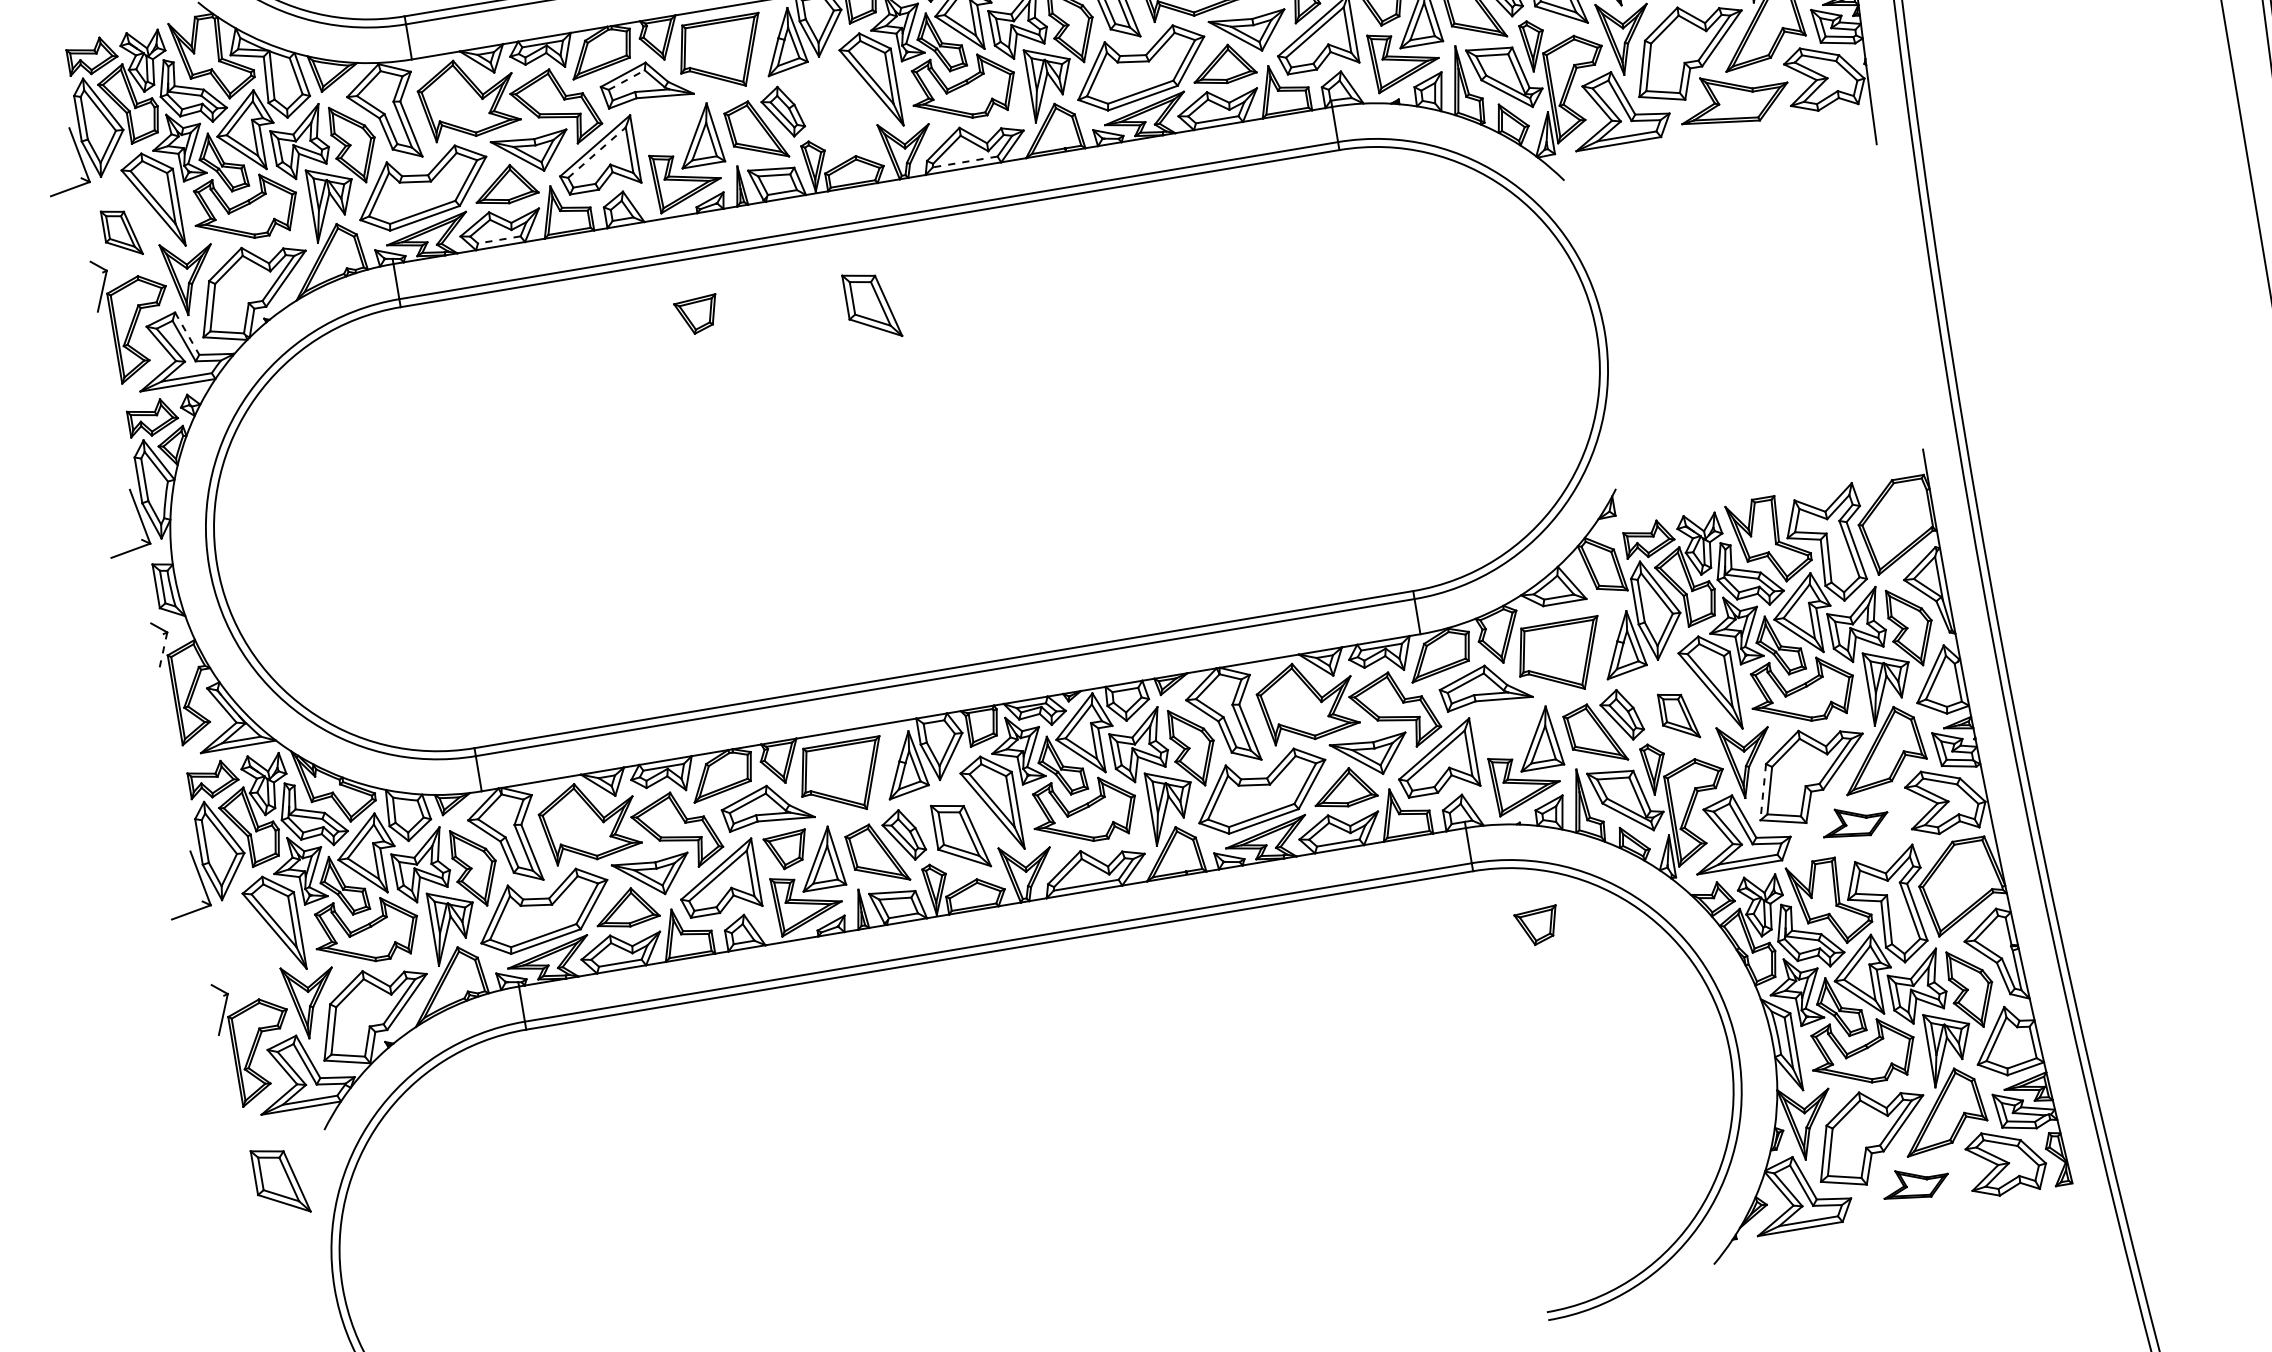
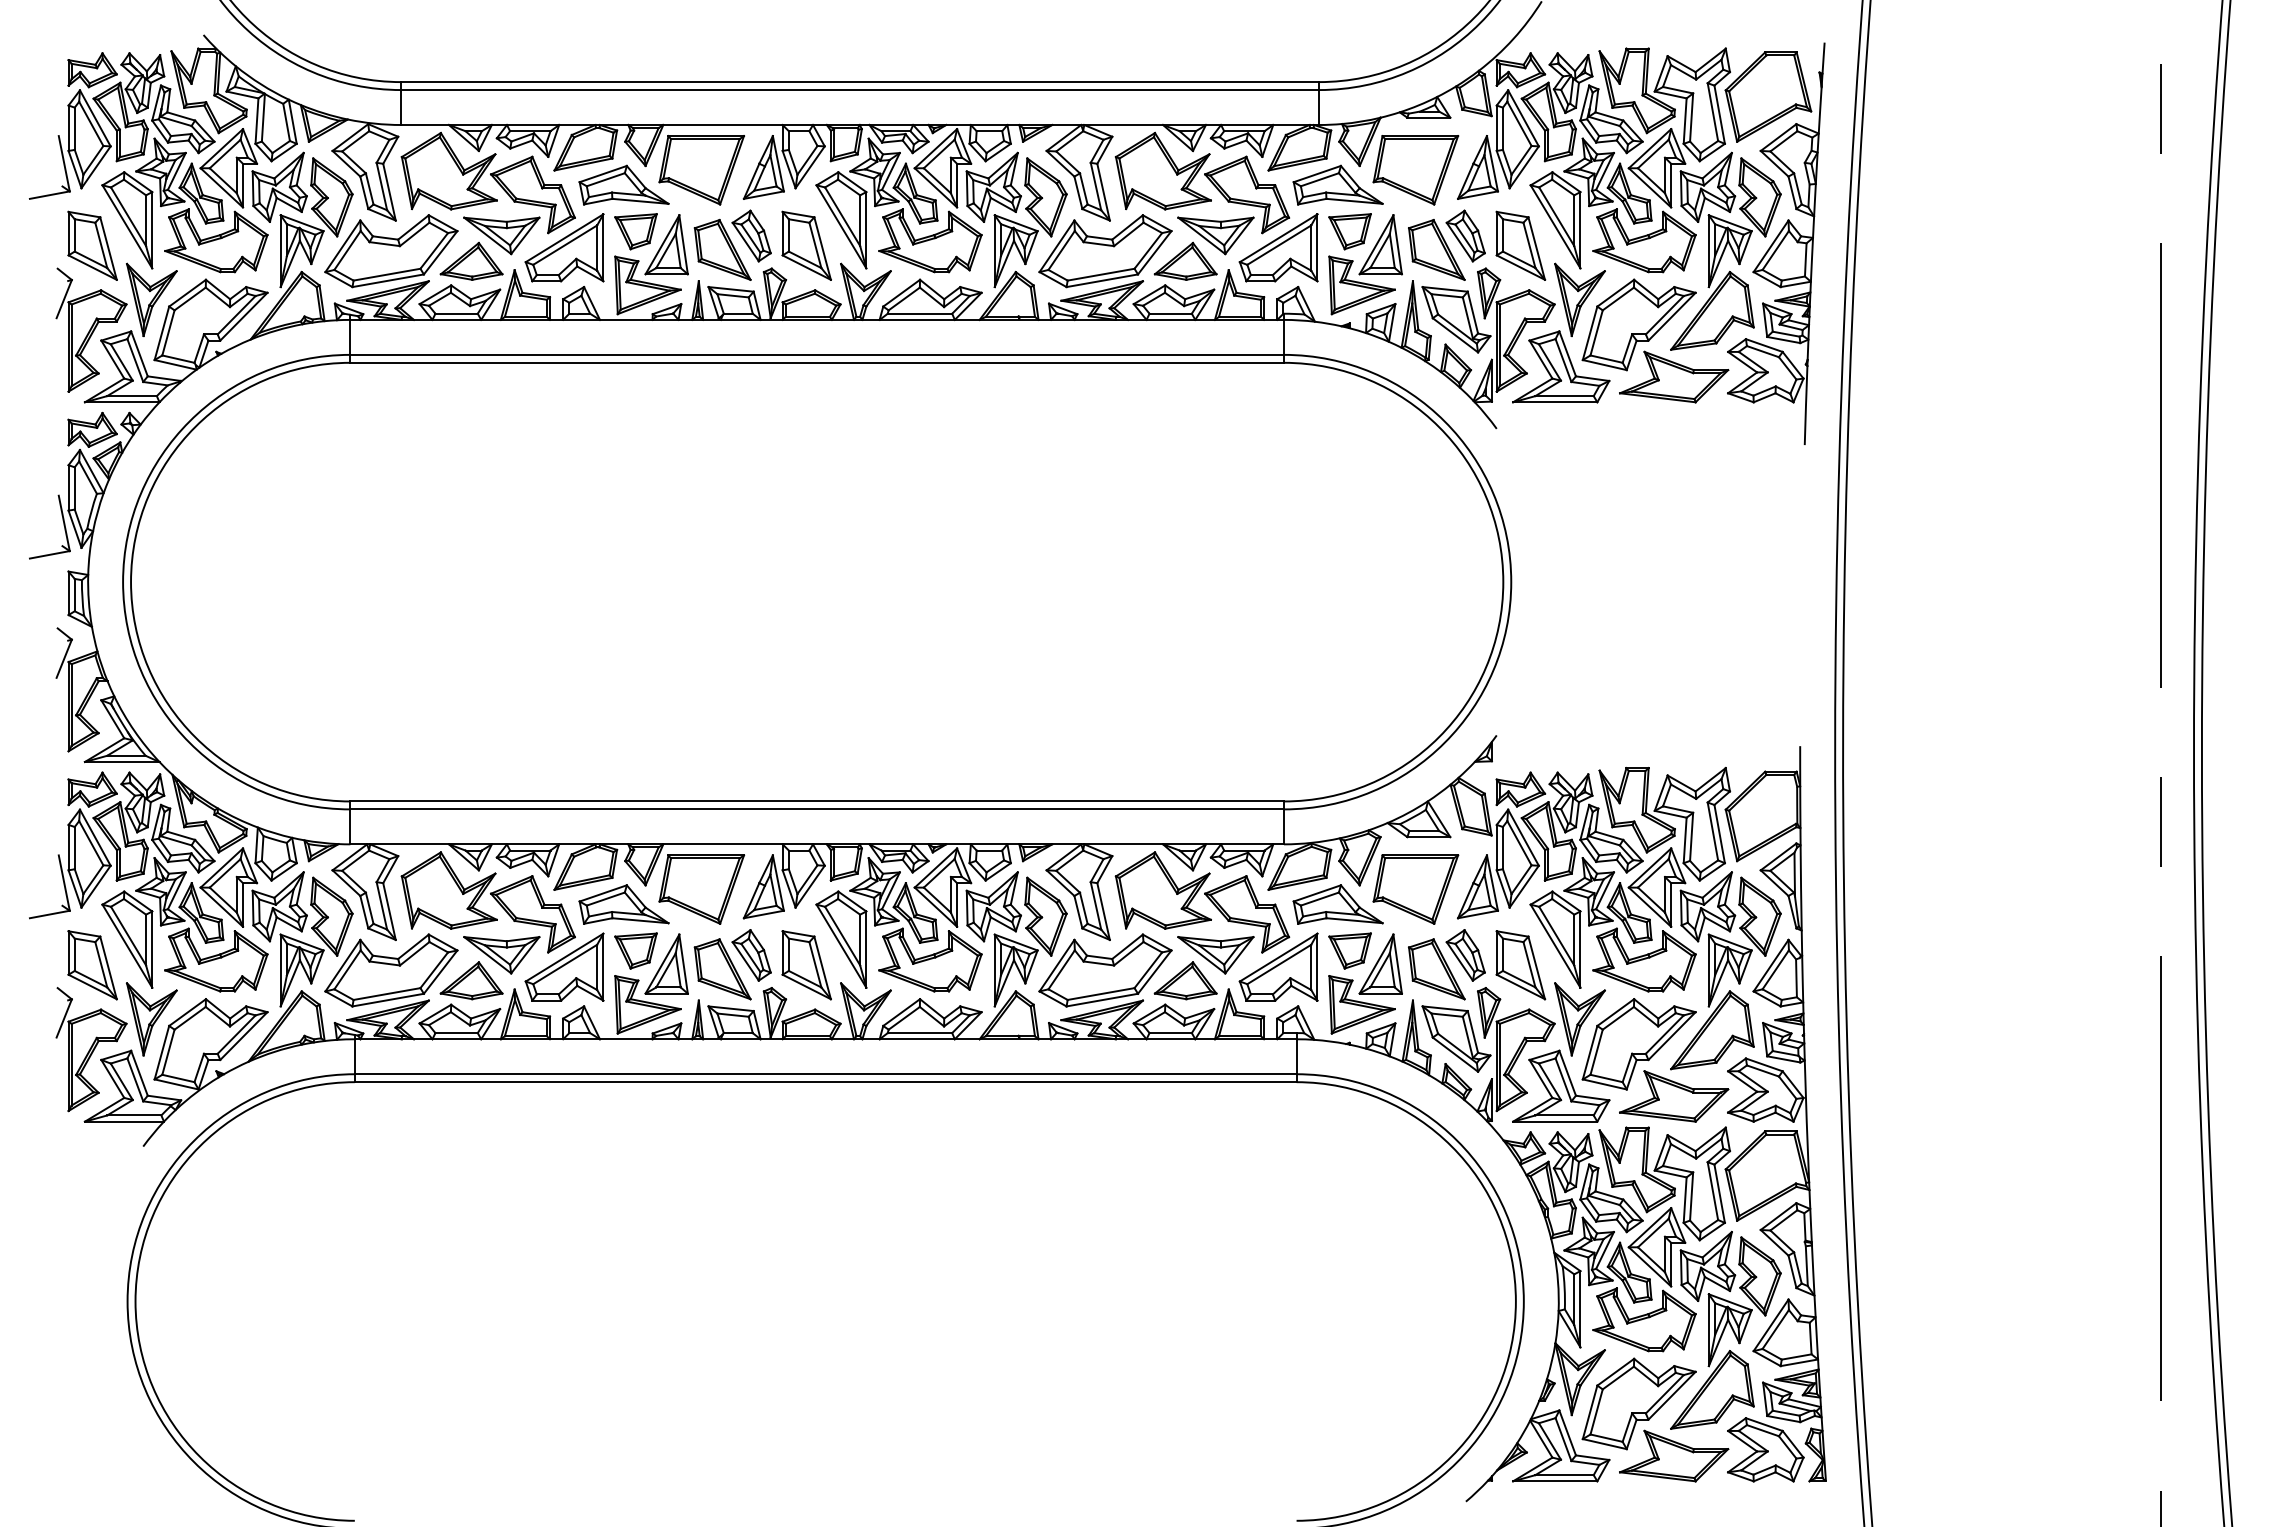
line: (627, 79) -> (606, 179), dashed -> solid
line: (597, 153) -> (565, 245), dashed -> solid
line: (964, 161) -> (919, 313), dashed -> solid
part: (121, 232) -> (92, 245), size x1.43
line: (499, 239) -> (456, 313), dashed -> solid
part: (871, 305) -> (806, 245), moved
part: (696, 315) -> (635, 231), moved
line: (187, 333) -> (139, 353), dashed -> solid
line: (163, 652) -> (64, 658), dashed -> solid
part: (1678, 716) -> (1520, 965), size x1.43
line: (1763, 791) -> (1590, 1052), dashed -> solid
part: (1855, 822) -> (1674, 1096), size x1.67
part: (1536, 925) -> (1349, 950), moved
part: (280, 1181) -> (92, 965), moved
part: (1915, 1182) -> (1674, 1455), size x1.67

